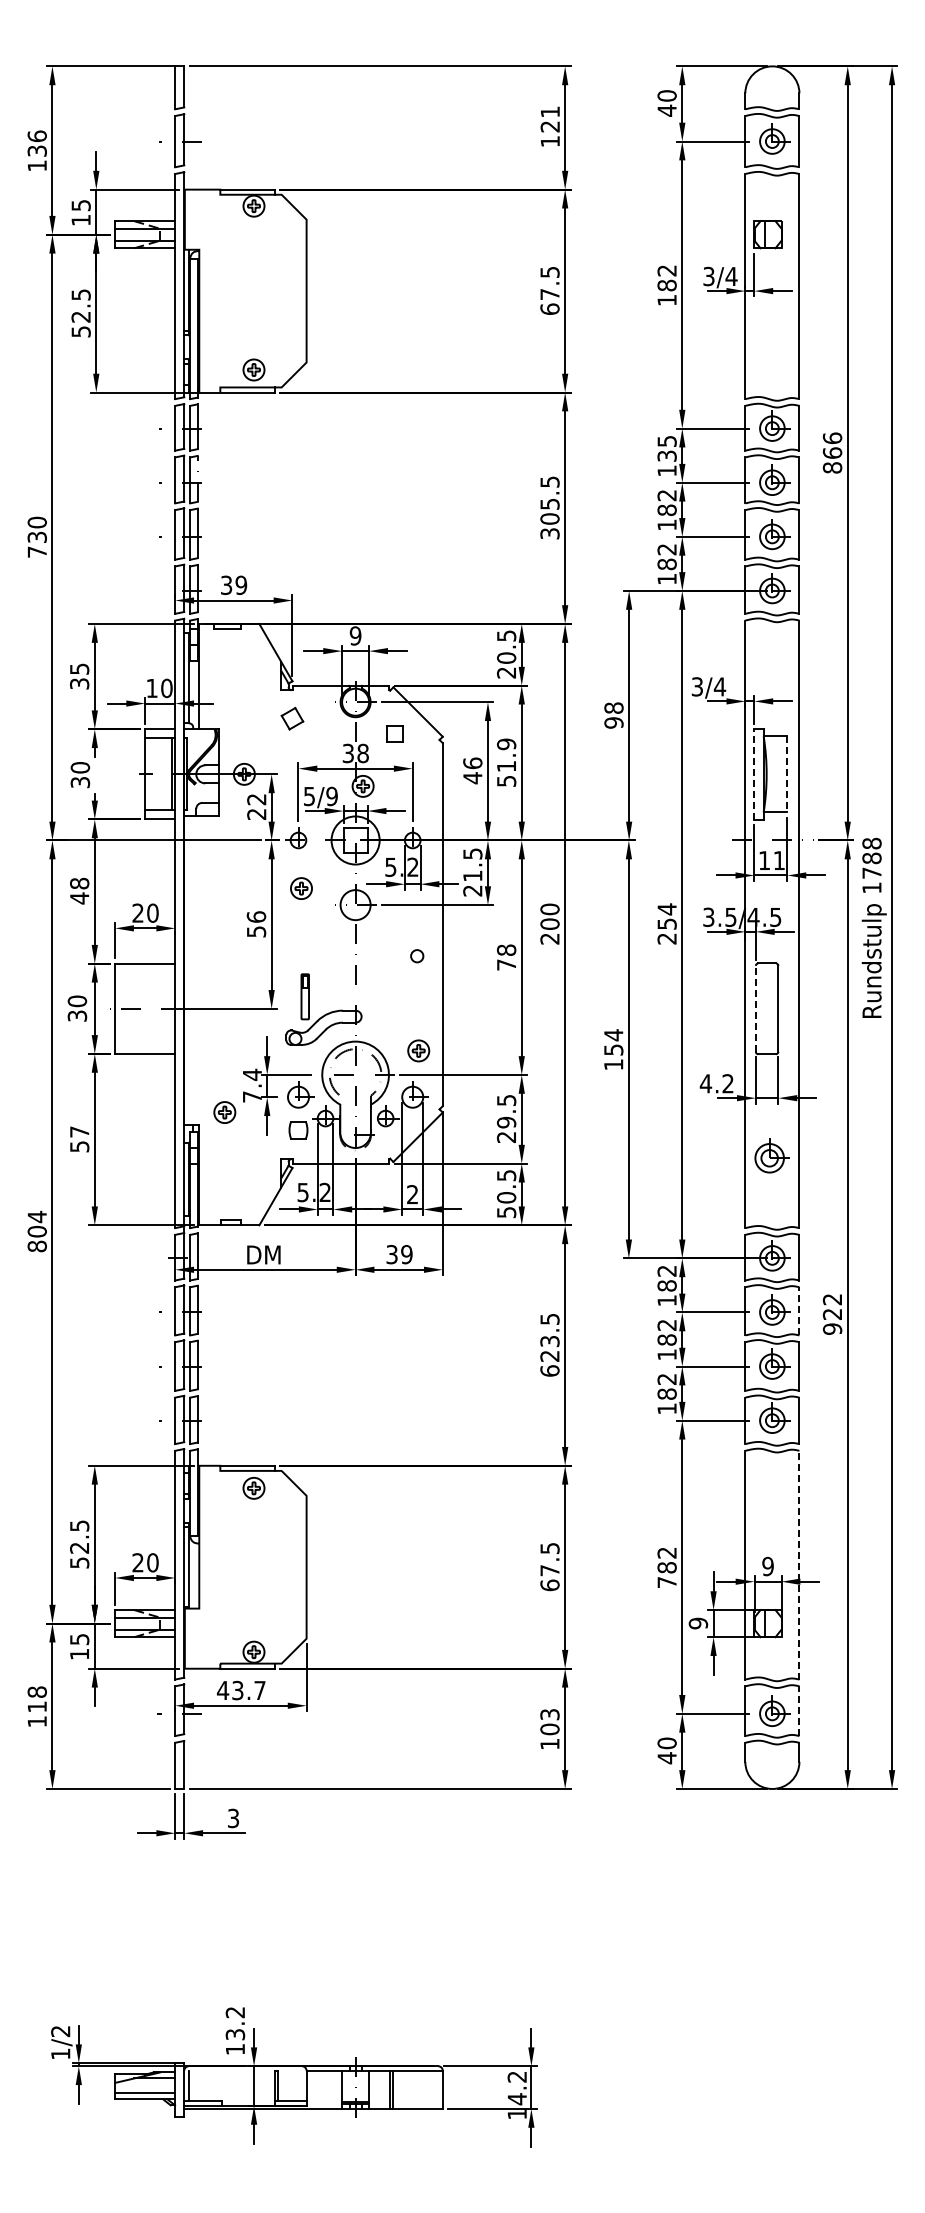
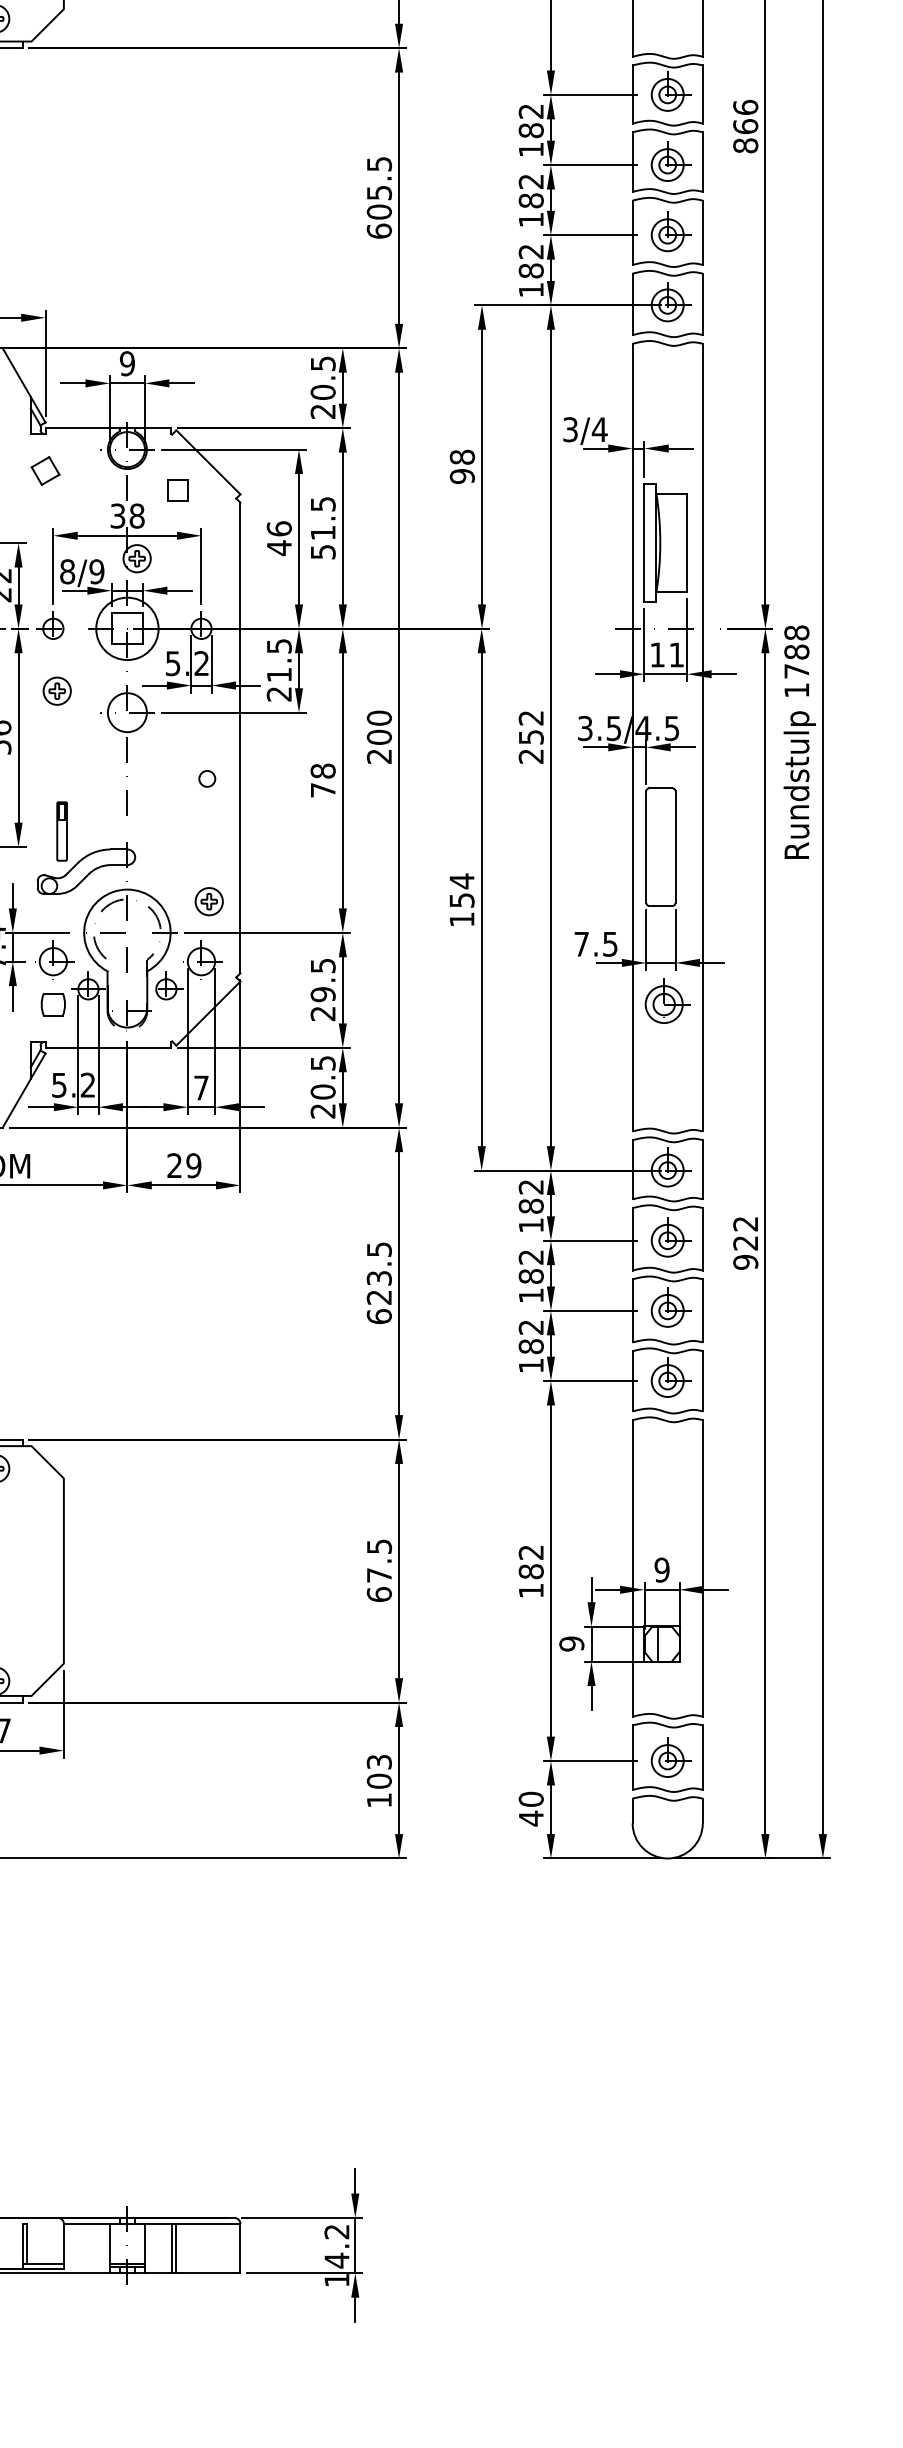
text: (666, 448) -> (530, 120), 135 -> 182
text: (549, 533) -> (378, 230), 305.5 -> 605.5
text: (506, 744) -> (323, 504), 51.9 -> 51.5
line: (754, 773) -> (644, 542), dashed -> solid
line: (787, 774) -> (687, 543), dashed -> solid
text: (309, 796) -> (67, 571), 5/9 -> 8/9
text: (666, 909) -> (530, 718), 254 -> 252
line: (755, 1008) -> (645, 846), dashed -> solid
text: (716, 1083) -> (595, 943), 4.2 -> 7.5
part: (771, 1155) -> (666, 1000), moved
text: (412, 1194) -> (201, 1087), 2 -> 7
text: (506, 1212) -> (323, 1111), 50.5 -> 20.5
text: (391, 1254) -> (173, 1165), 39 -> 29
line: (799, 1310) -> (702, 1238), dashed -> solid
line: (799, 1564) -> (702, 1567), dashed -> solid
text: (666, 1582) -> (530, 1590), 782 -> 182
line: (799, 1711) -> (702, 1758), dashed -> solid

